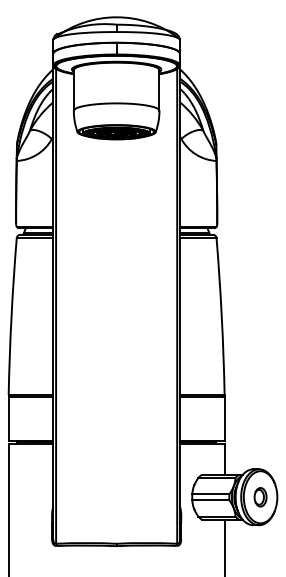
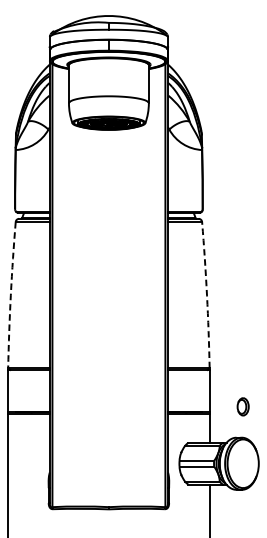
arc: (11, 316) -> (10, 295), solid -> dashed
arc: (221, 316) -> (206, 295), solid -> dashed
part: (260, 497) -> (243, 407), moved

